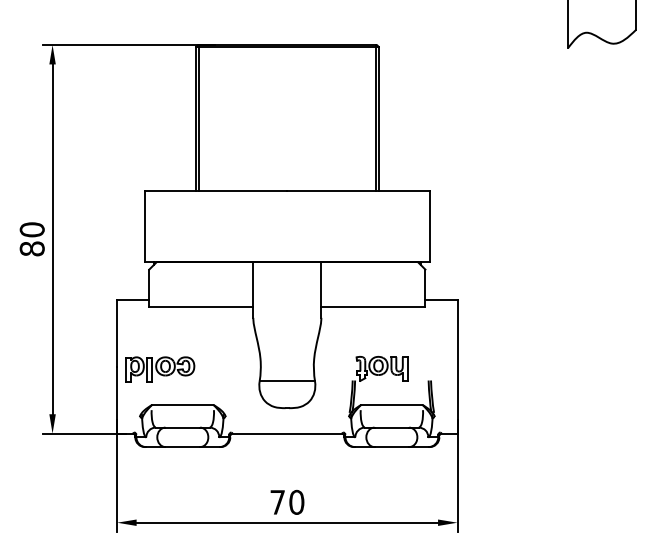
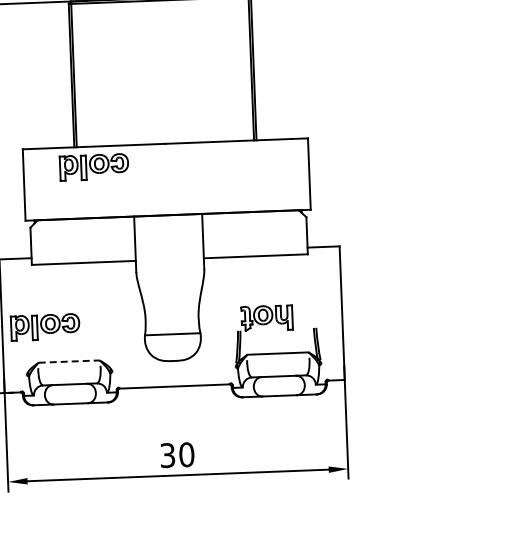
part: (215, 211) -> (94, 167), added
line: (183, 404) -> (69, 361), solid -> dashed
text: (277, 501) -> (167, 454), 70 -> 30

